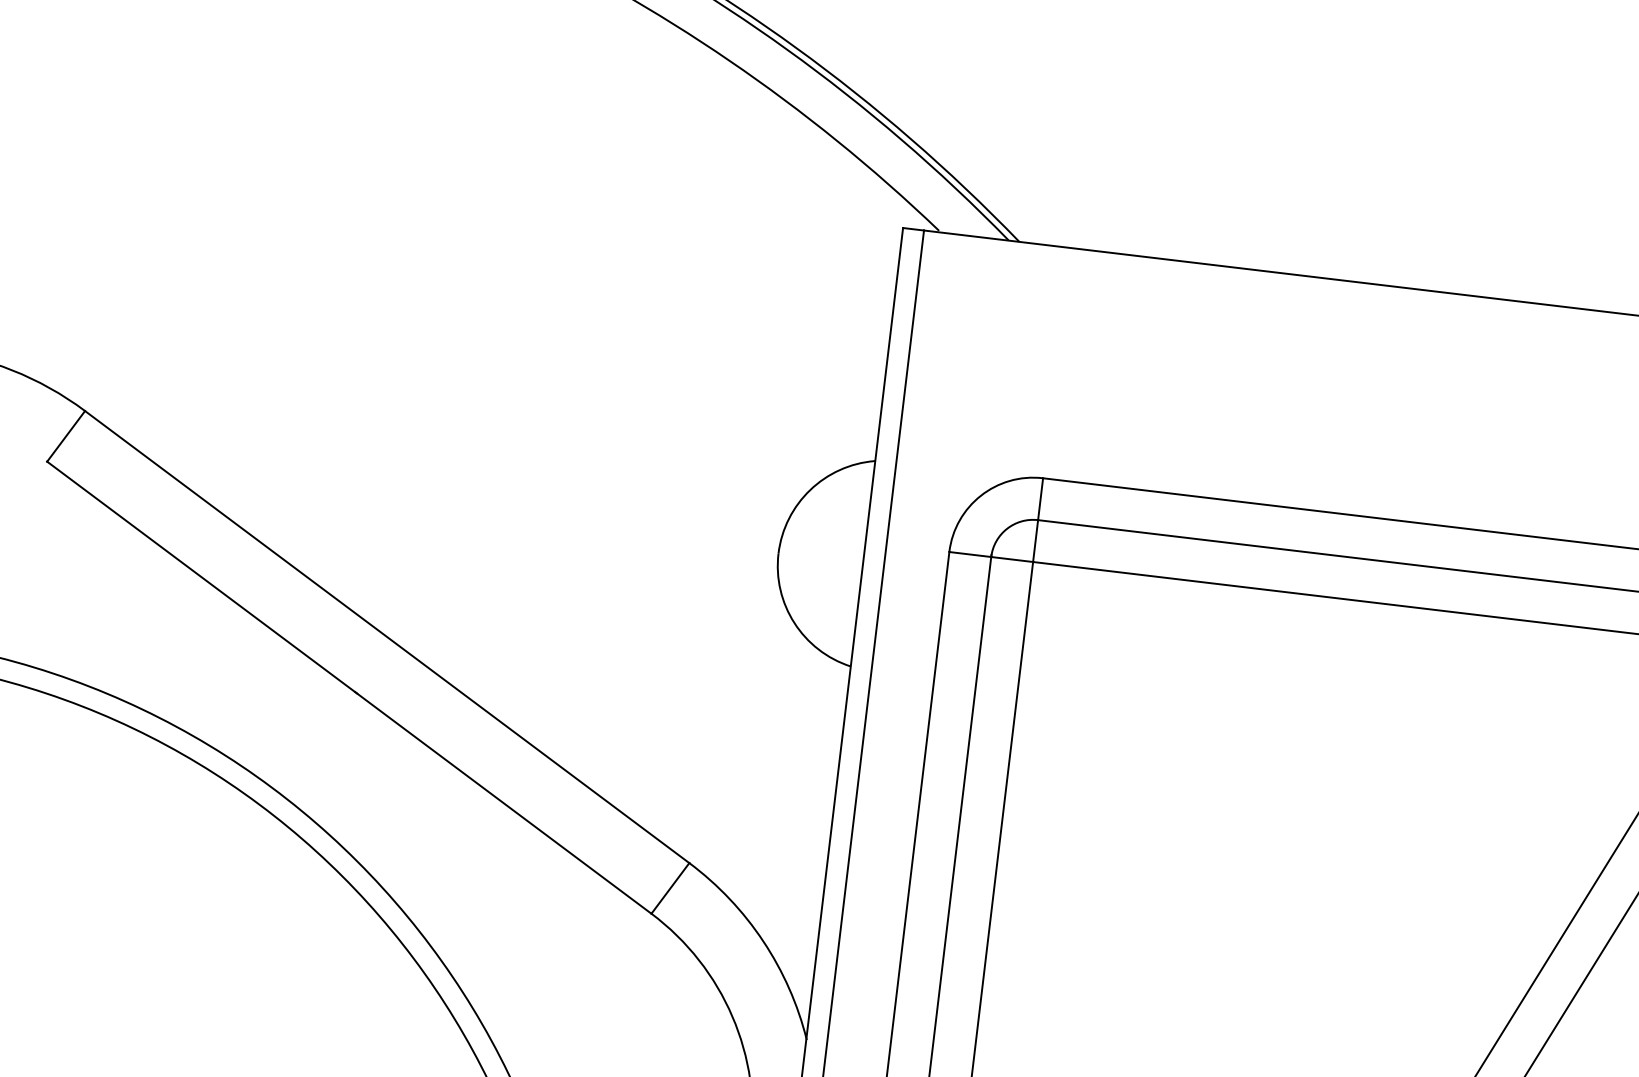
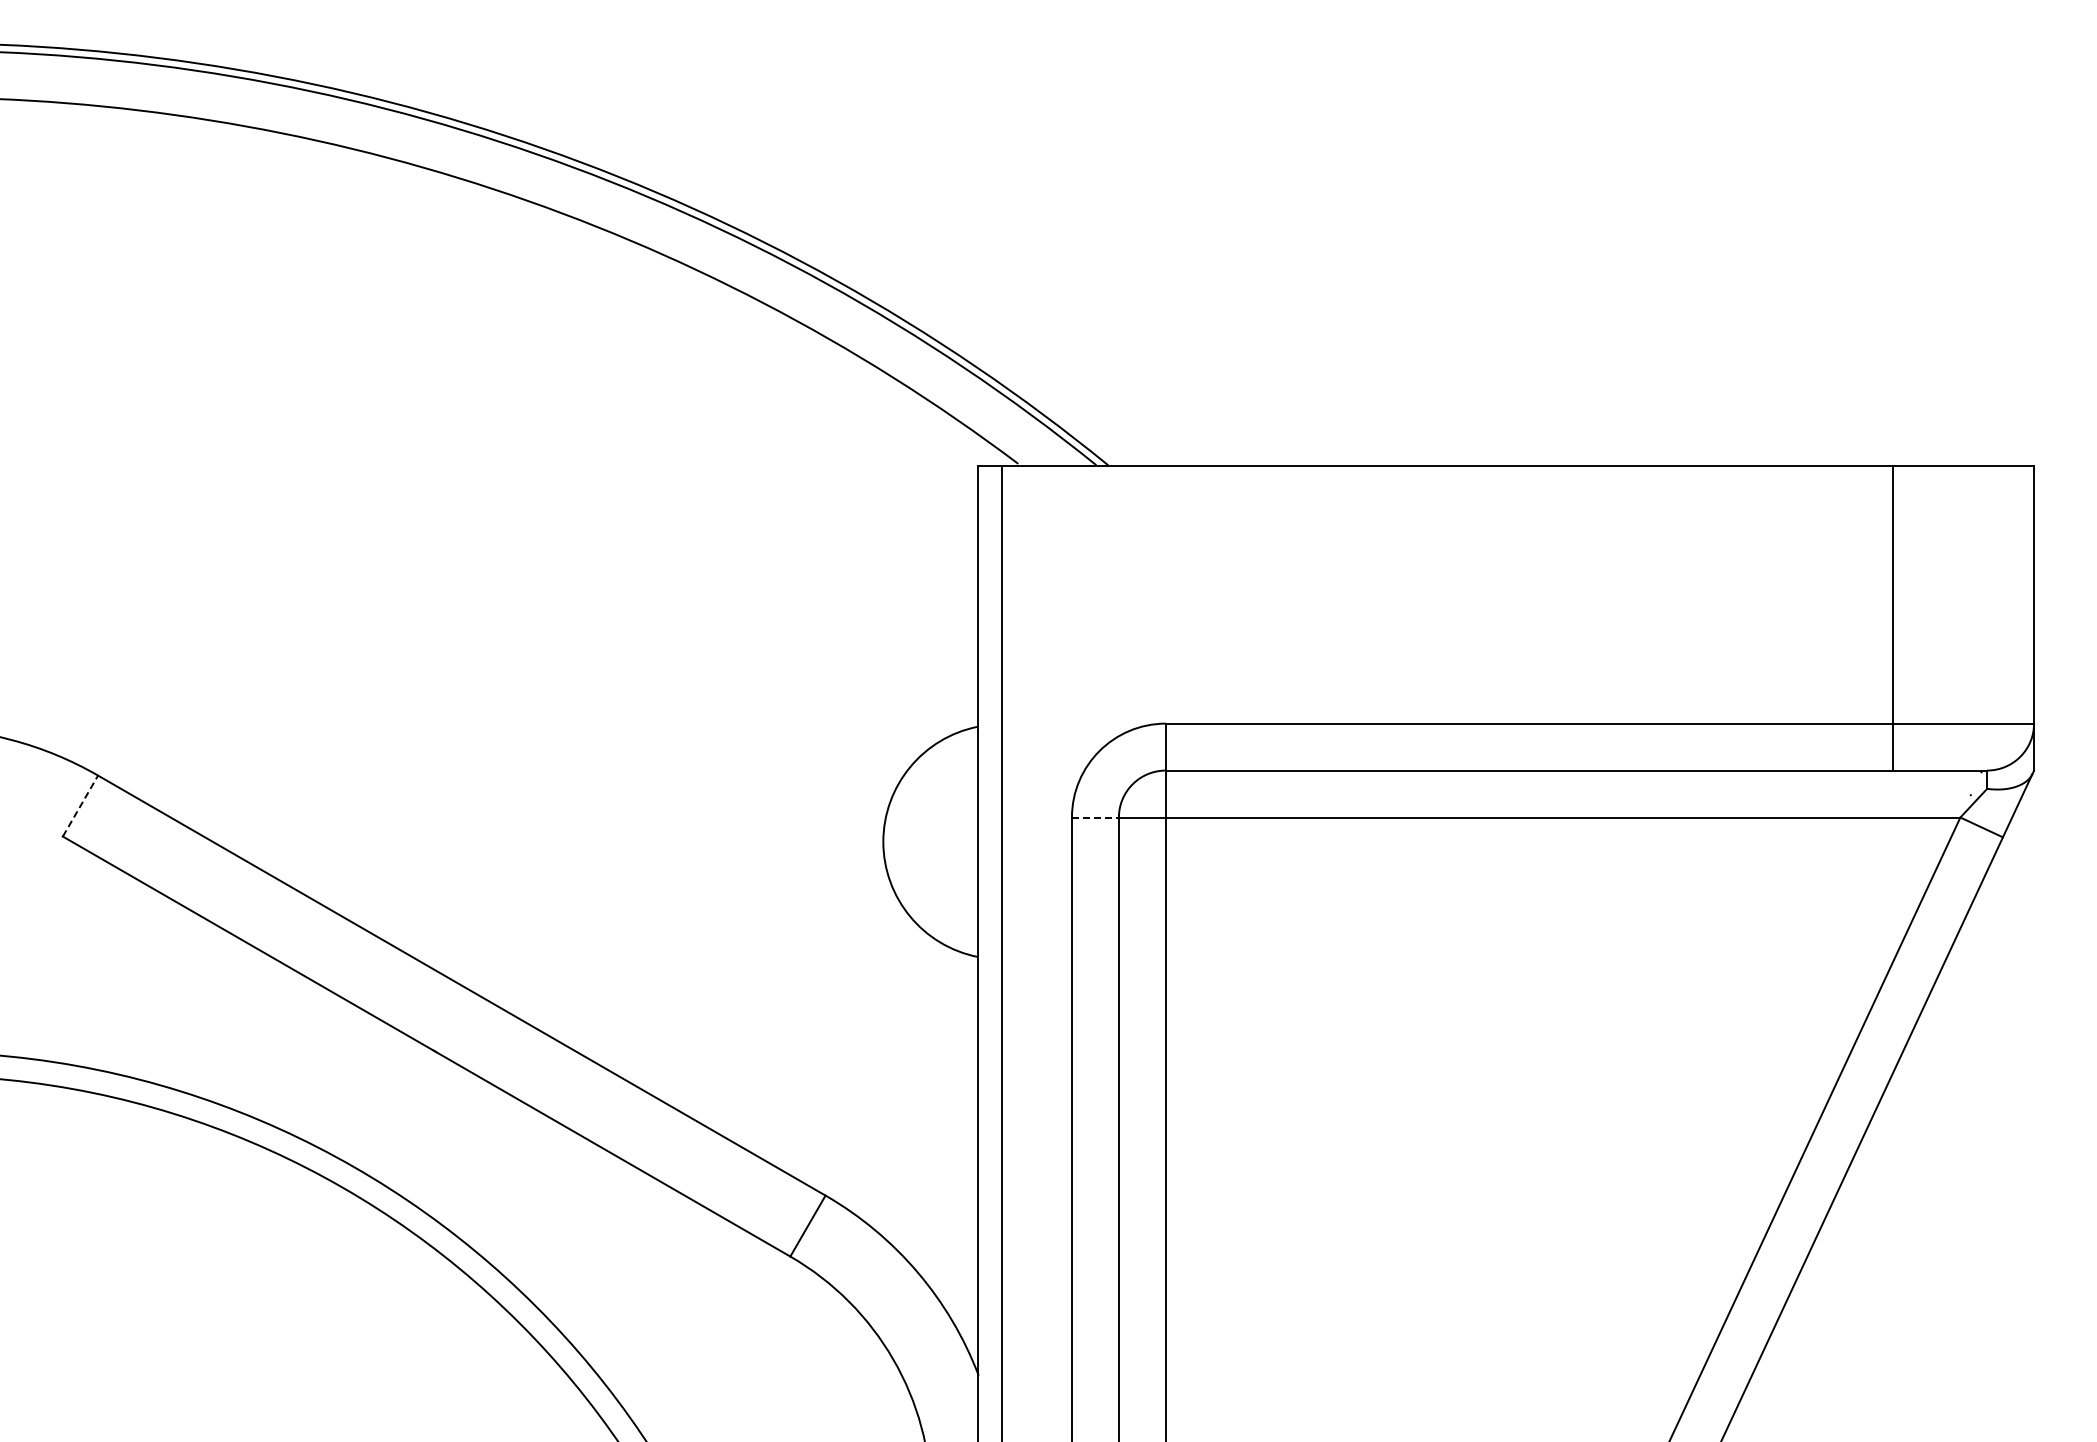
line: (66, 435) -> (80, 805), solid -> dashed
line: (970, 554) -> (1095, 817), solid -> dashed

